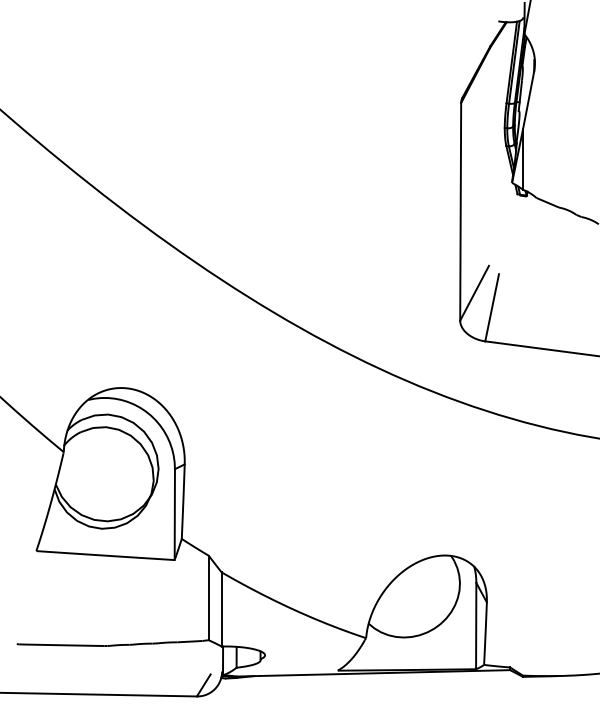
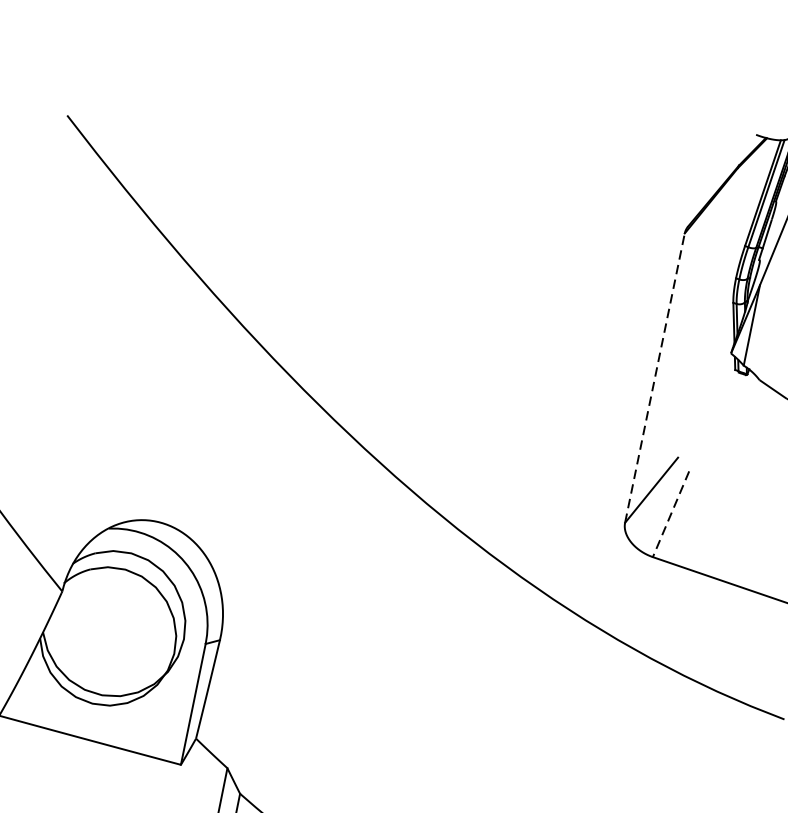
line: (460, 211) -> (654, 377), solid -> dashed
line: (492, 308) -> (671, 515), solid -> dashed

